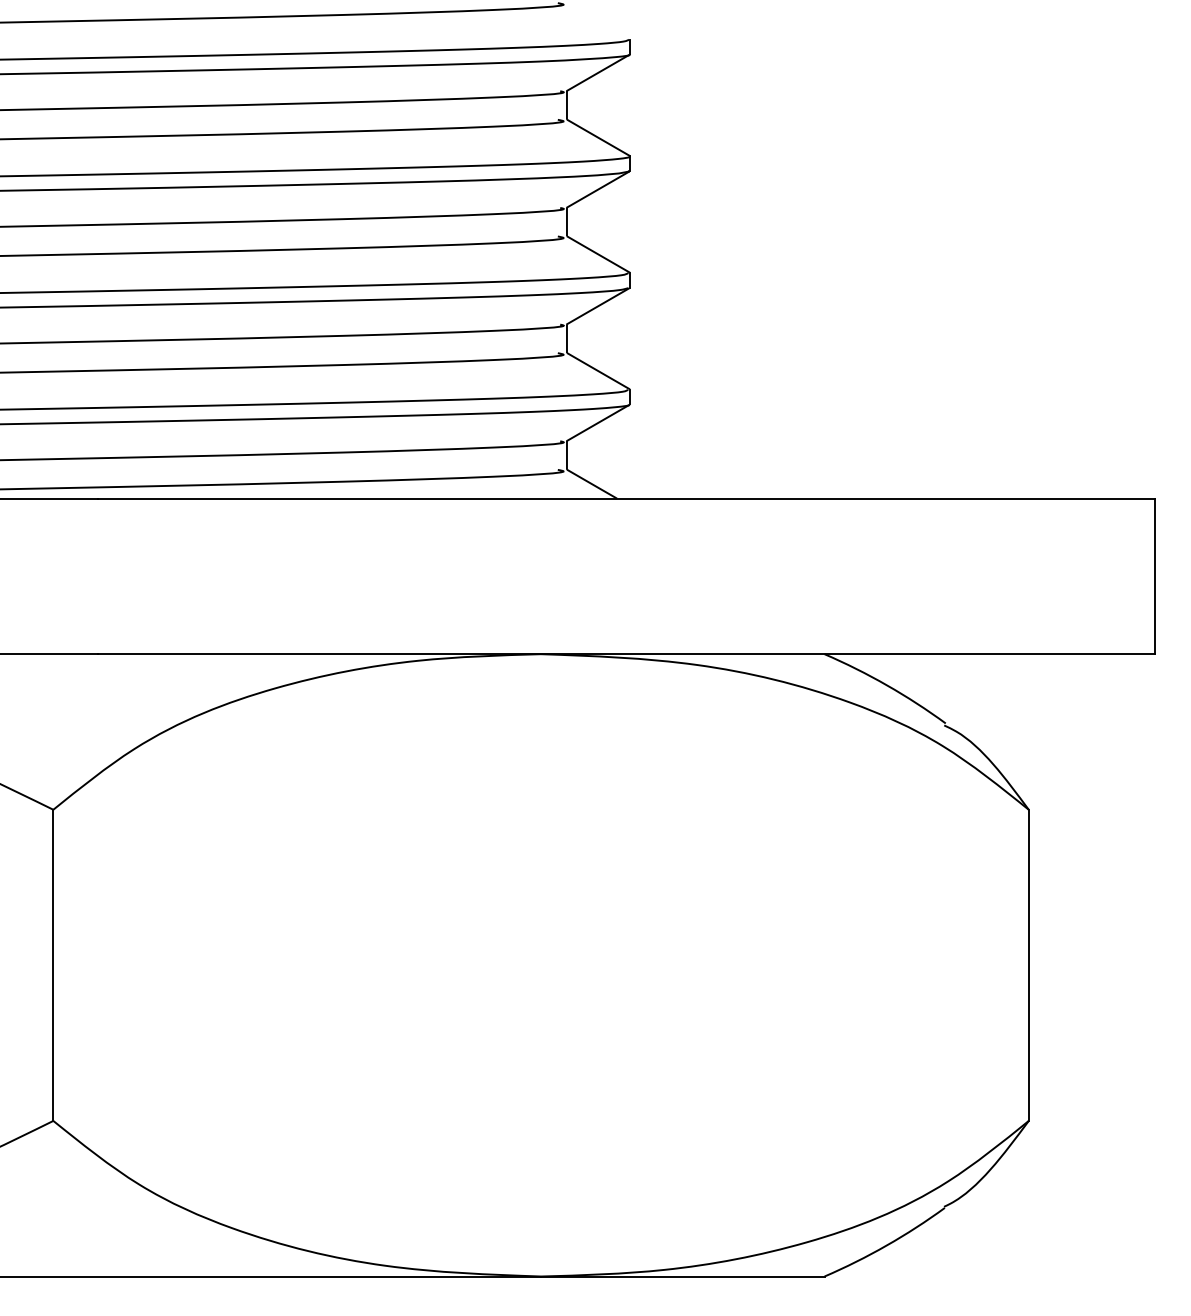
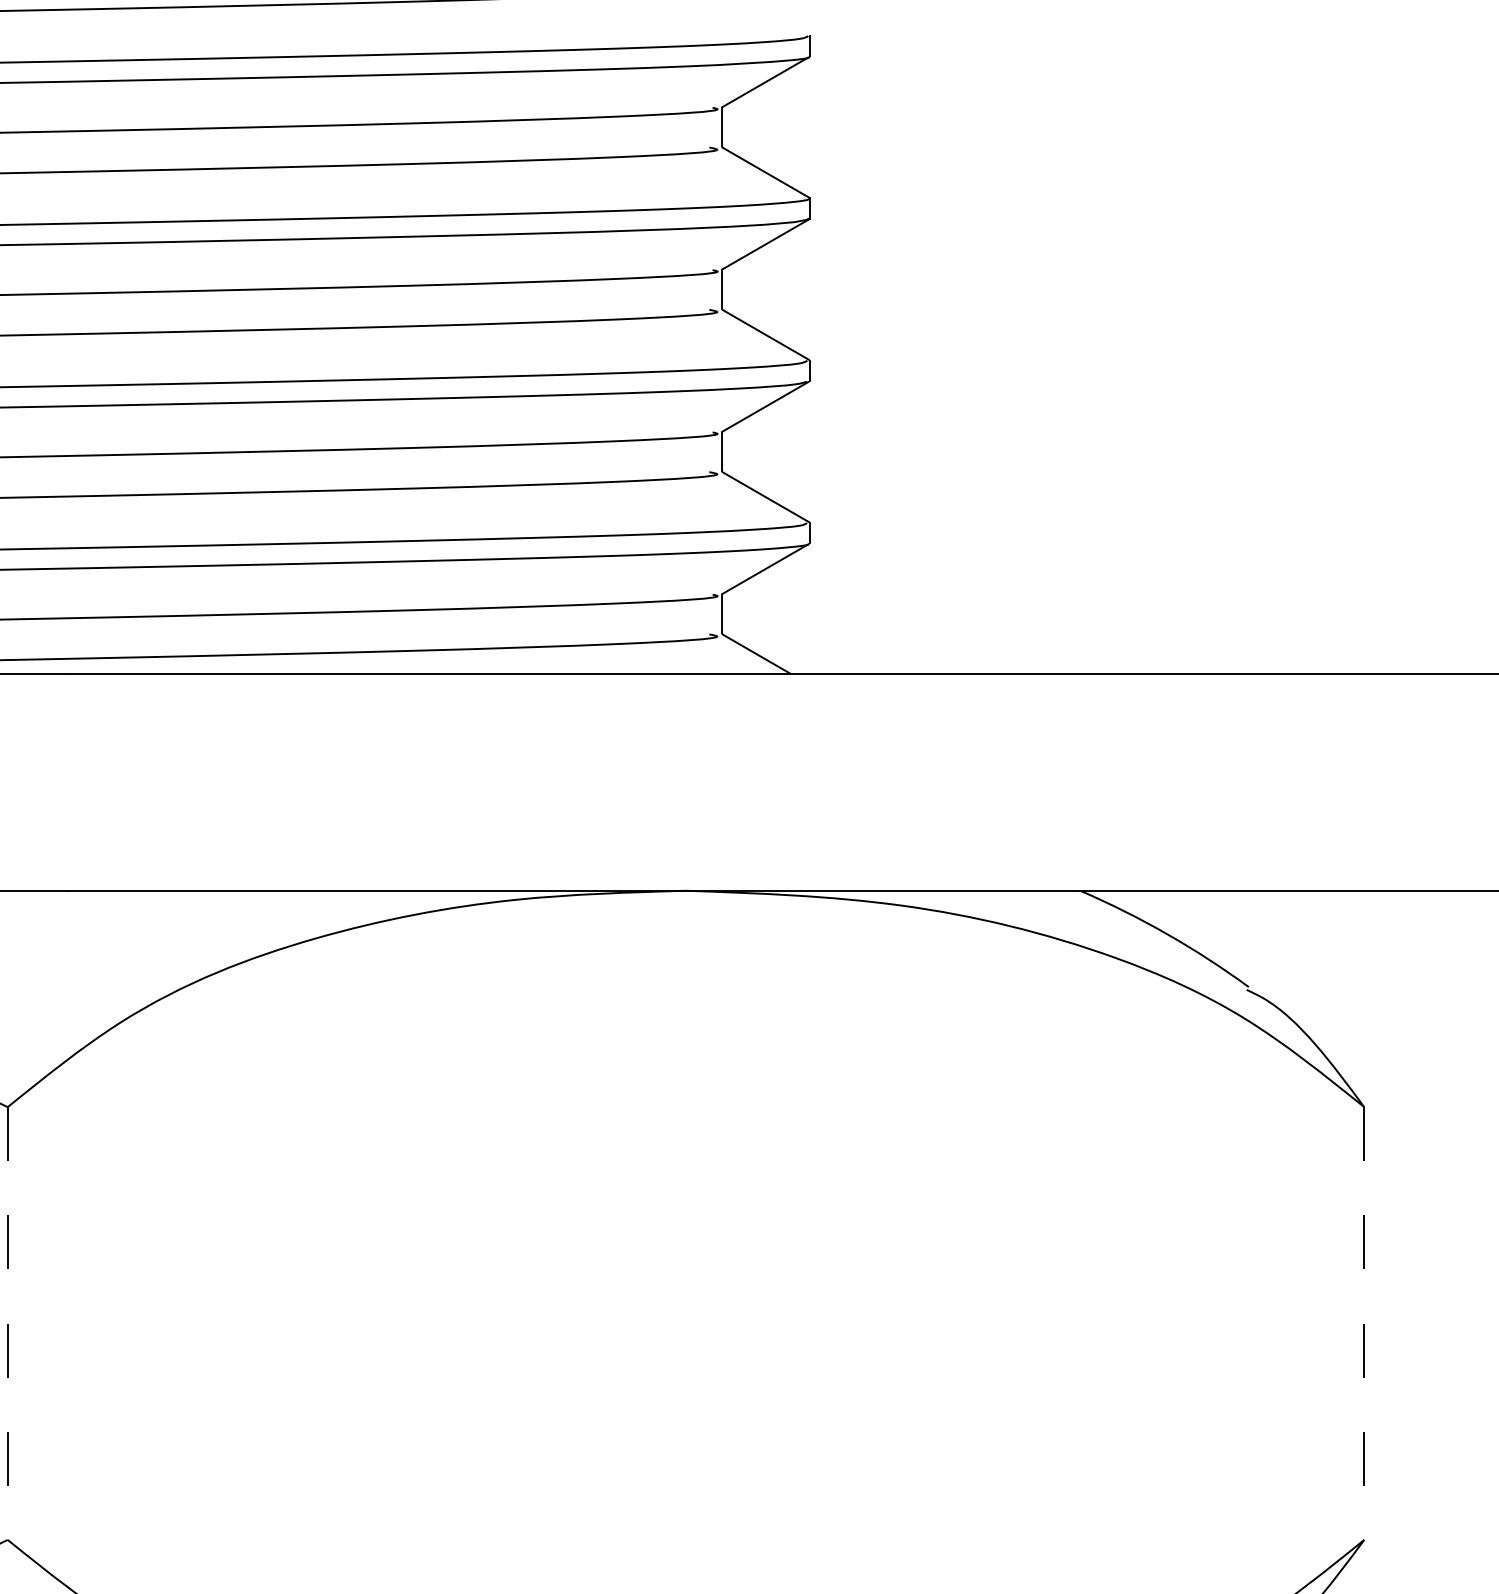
line: (53, 965) -> (7, 1323), solid -> dashed
line: (1028, 965) -> (1363, 1323), solid -> dashed

